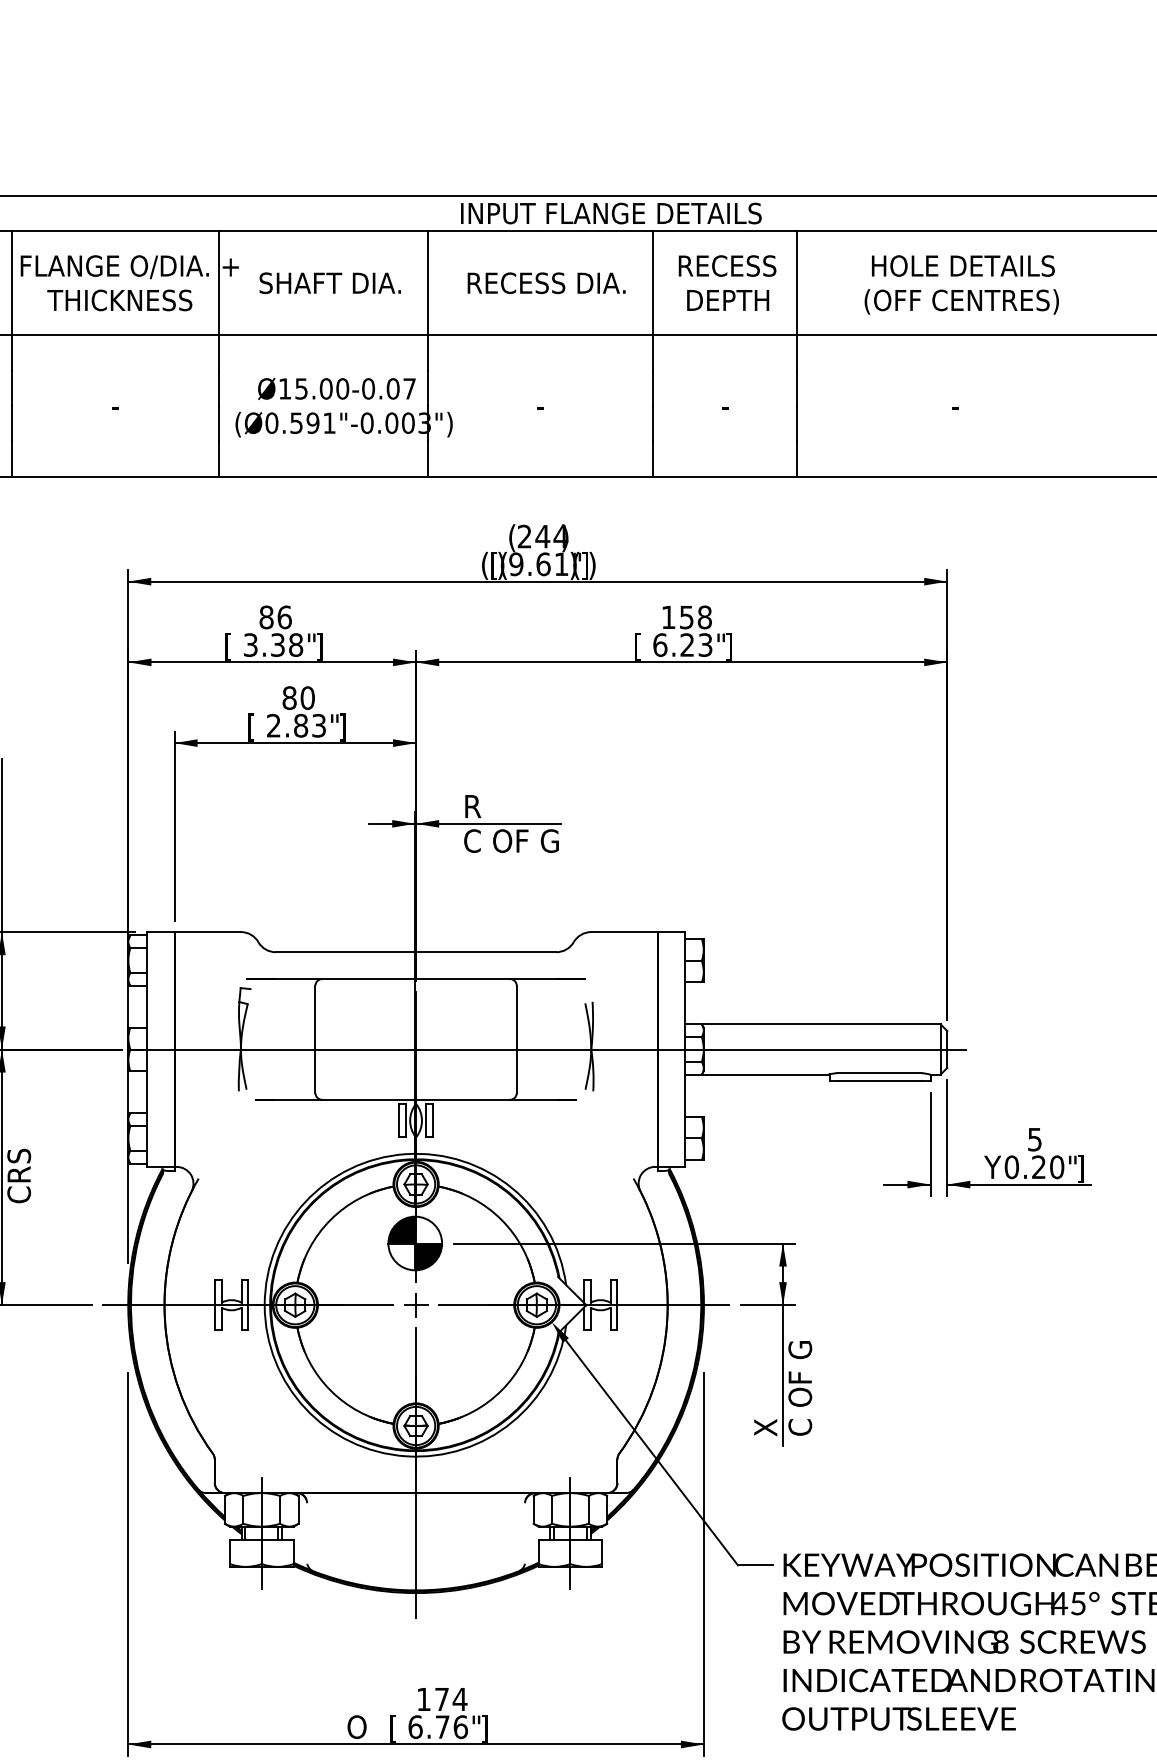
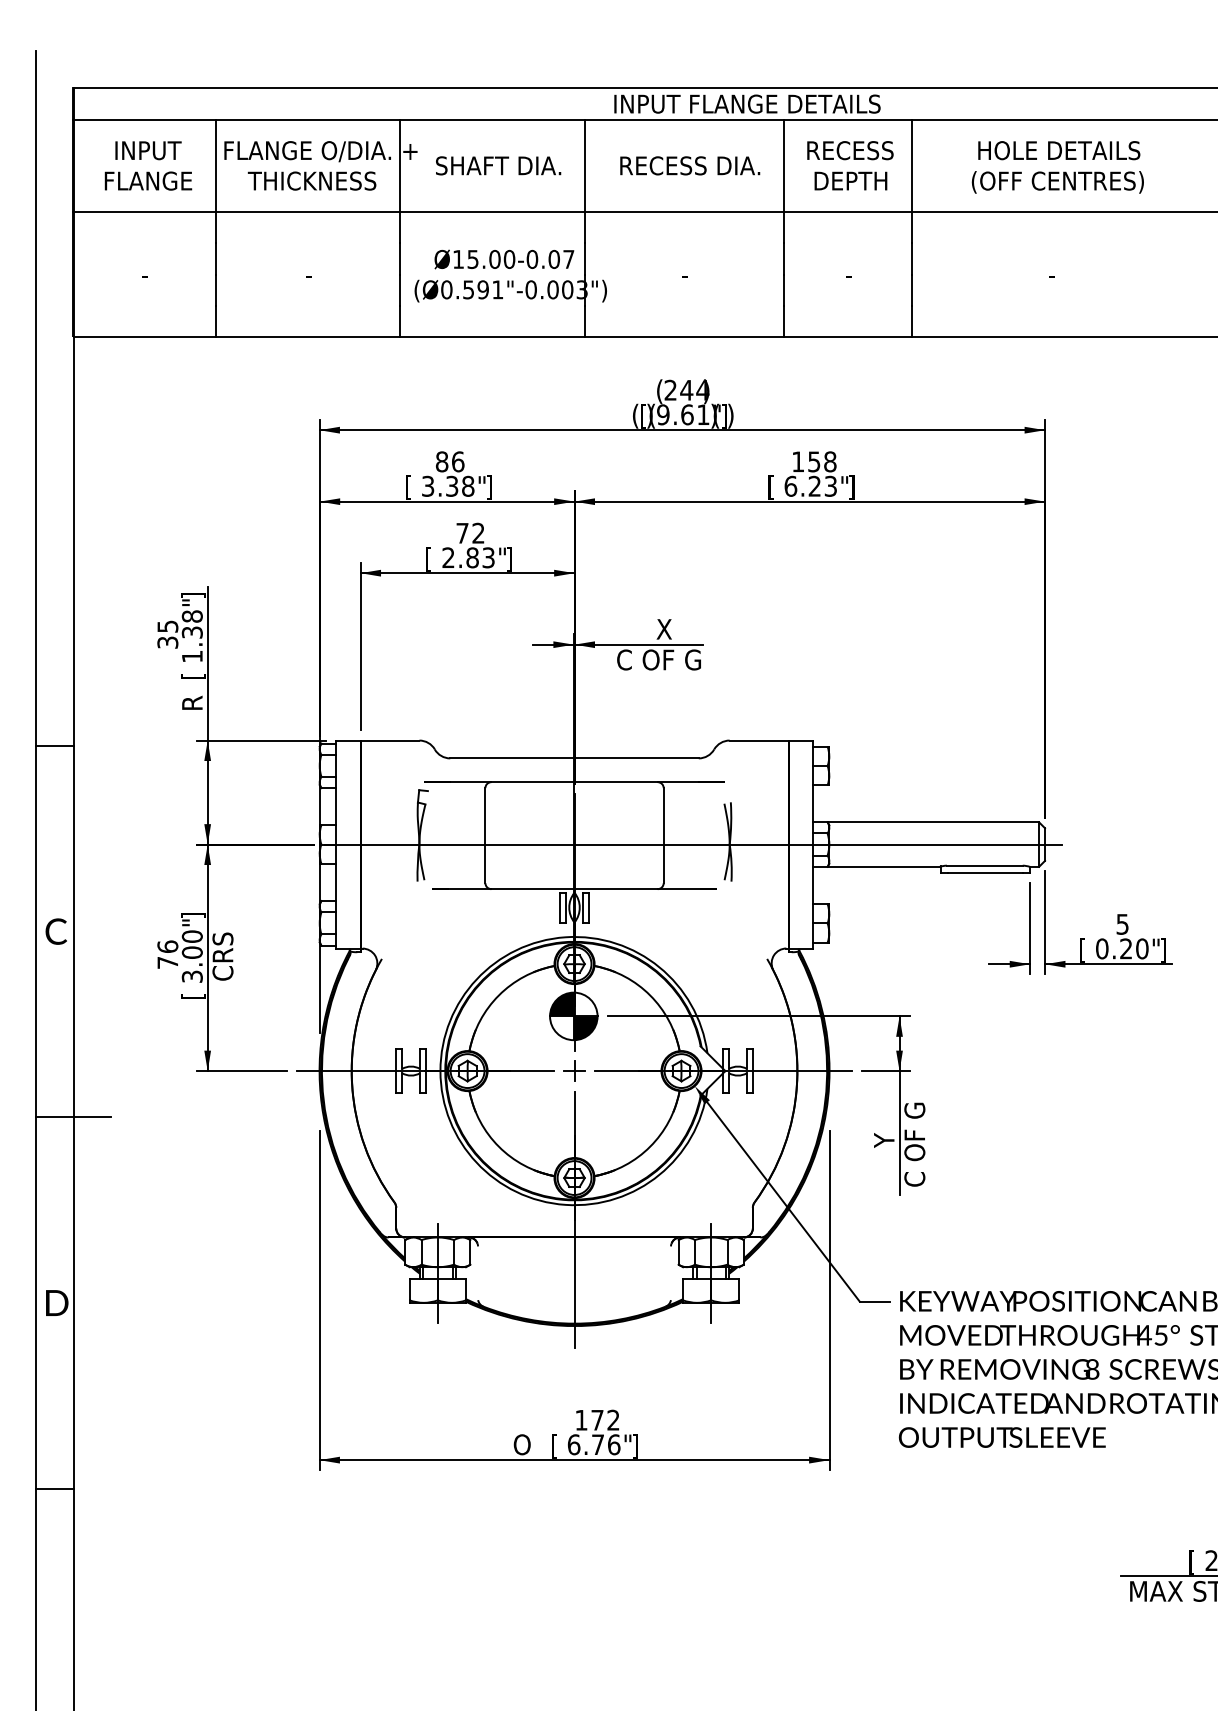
text: (298, 697) -> (470, 532), 80 -> 72
text: (495, 806) -> (644, 629), R -> X
text: (991, 1169) -> (1084, 950), Y -> [
text: (766, 1406) -> (884, 1160), X -> Y
text: (460, 1698) -> (613, 1419), 174 -> 172

